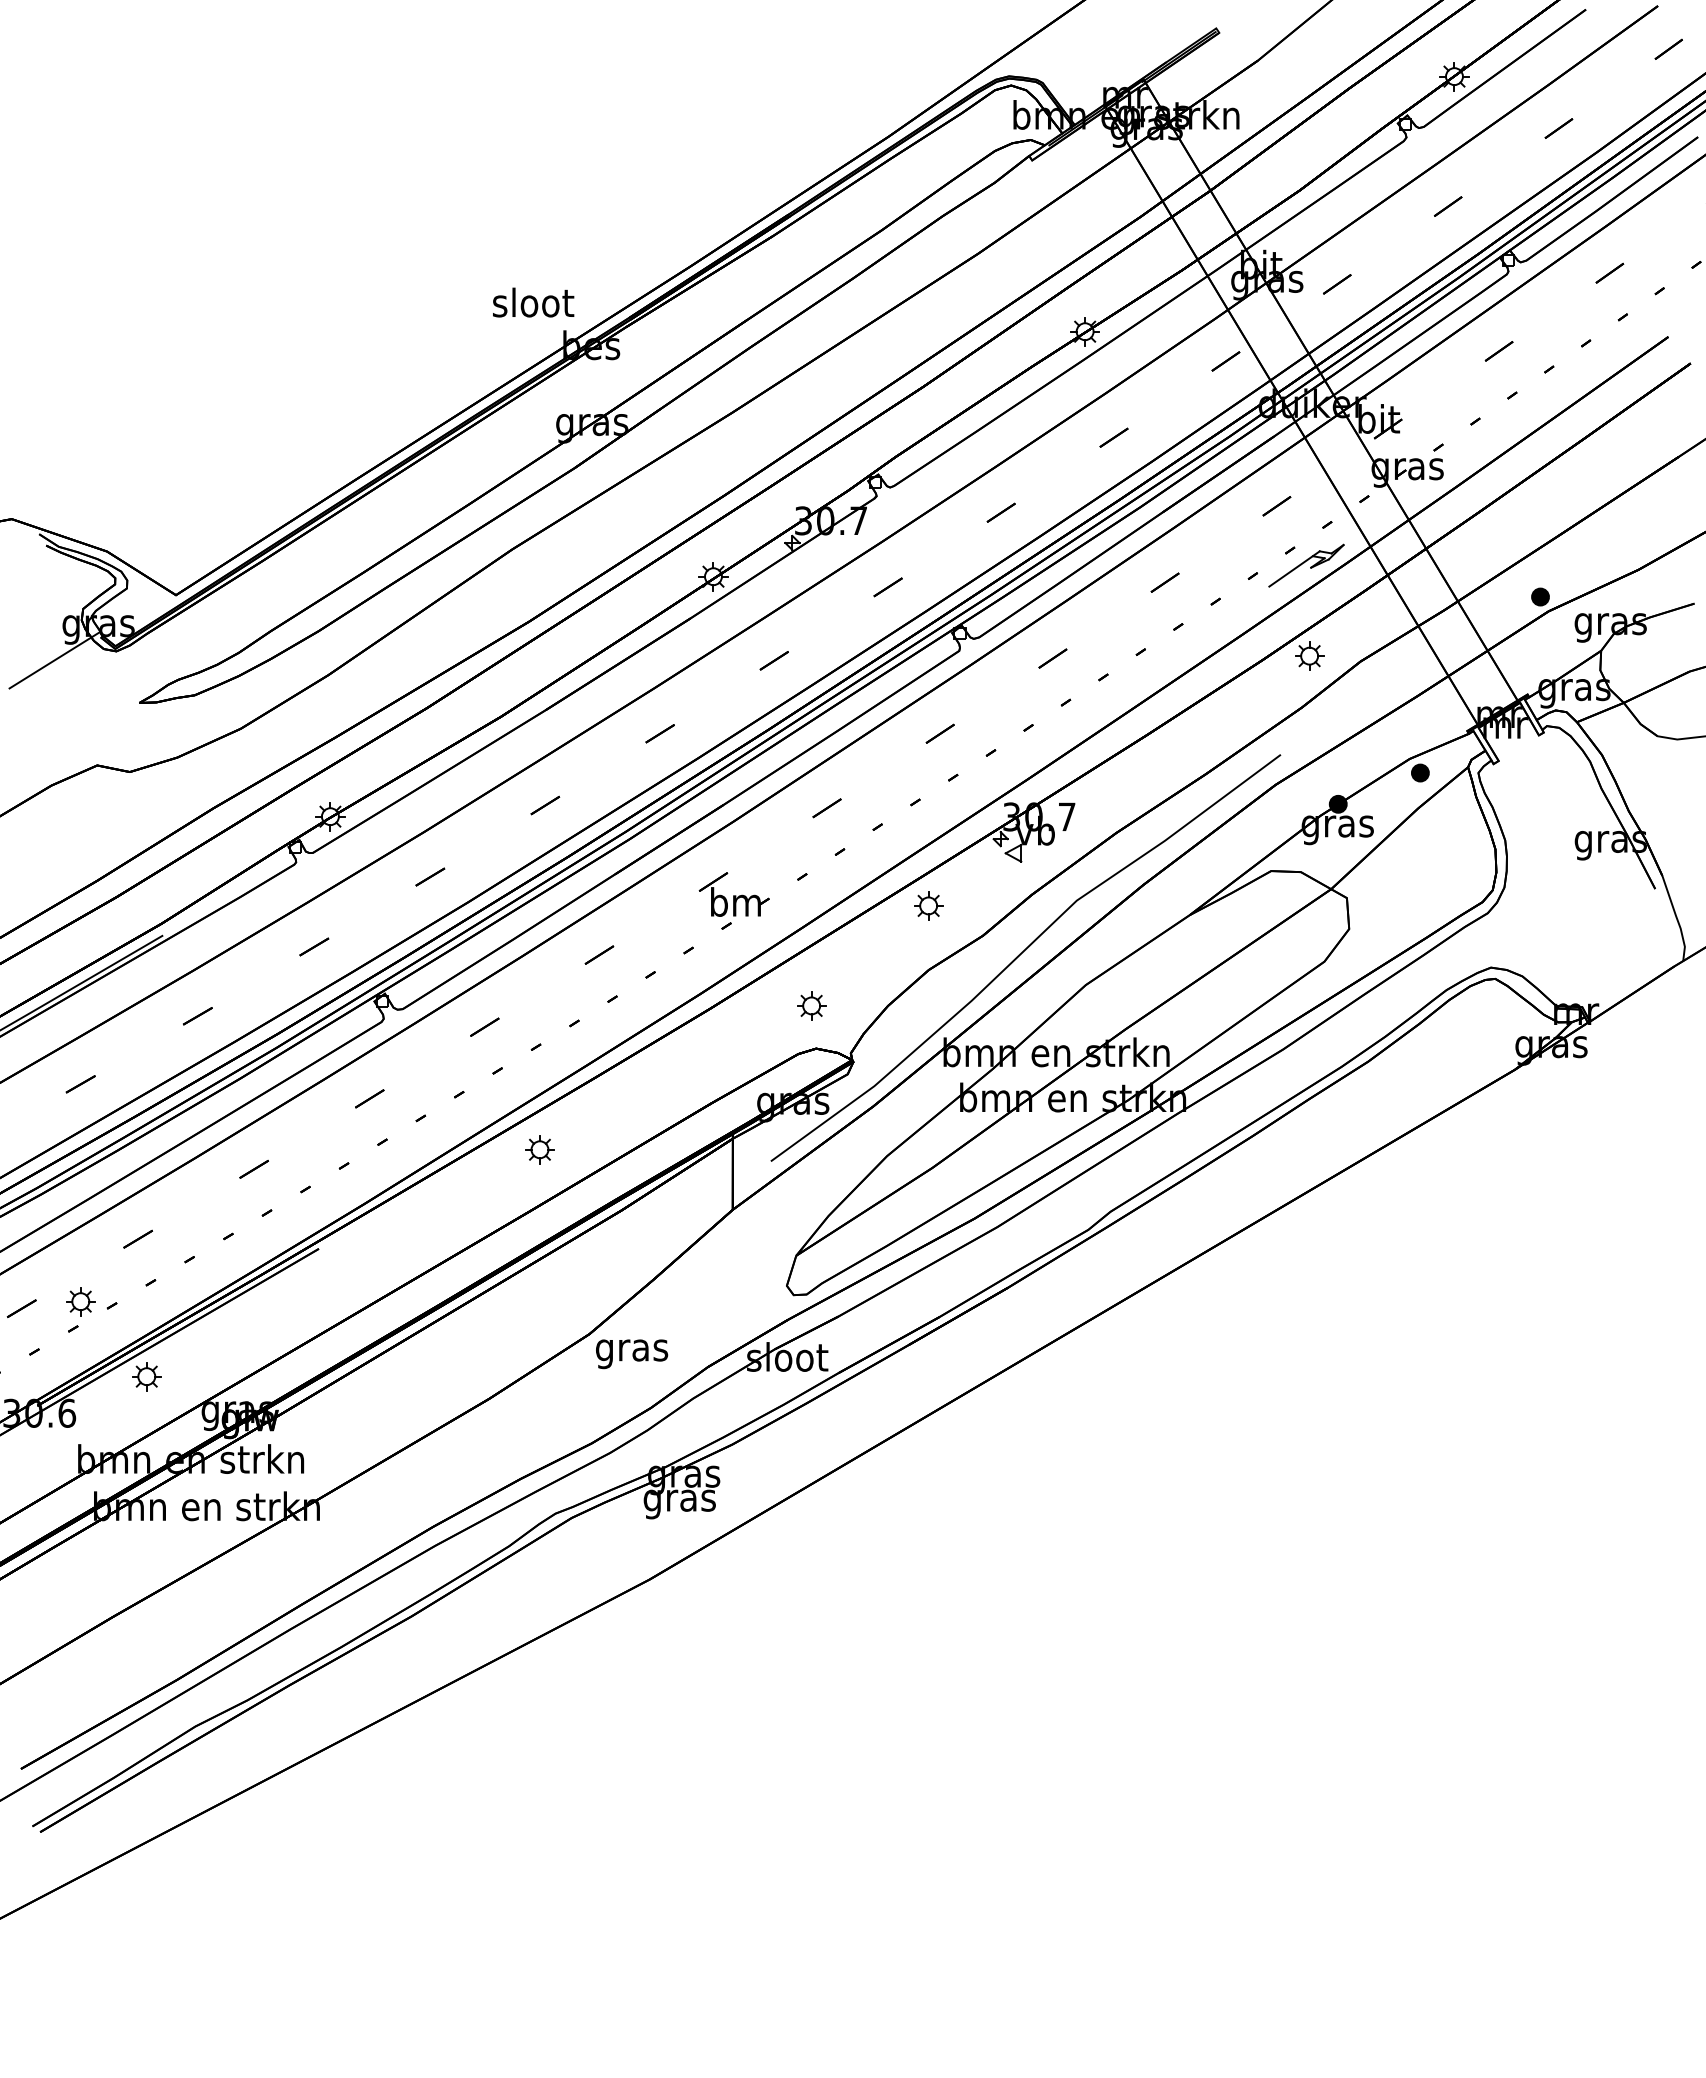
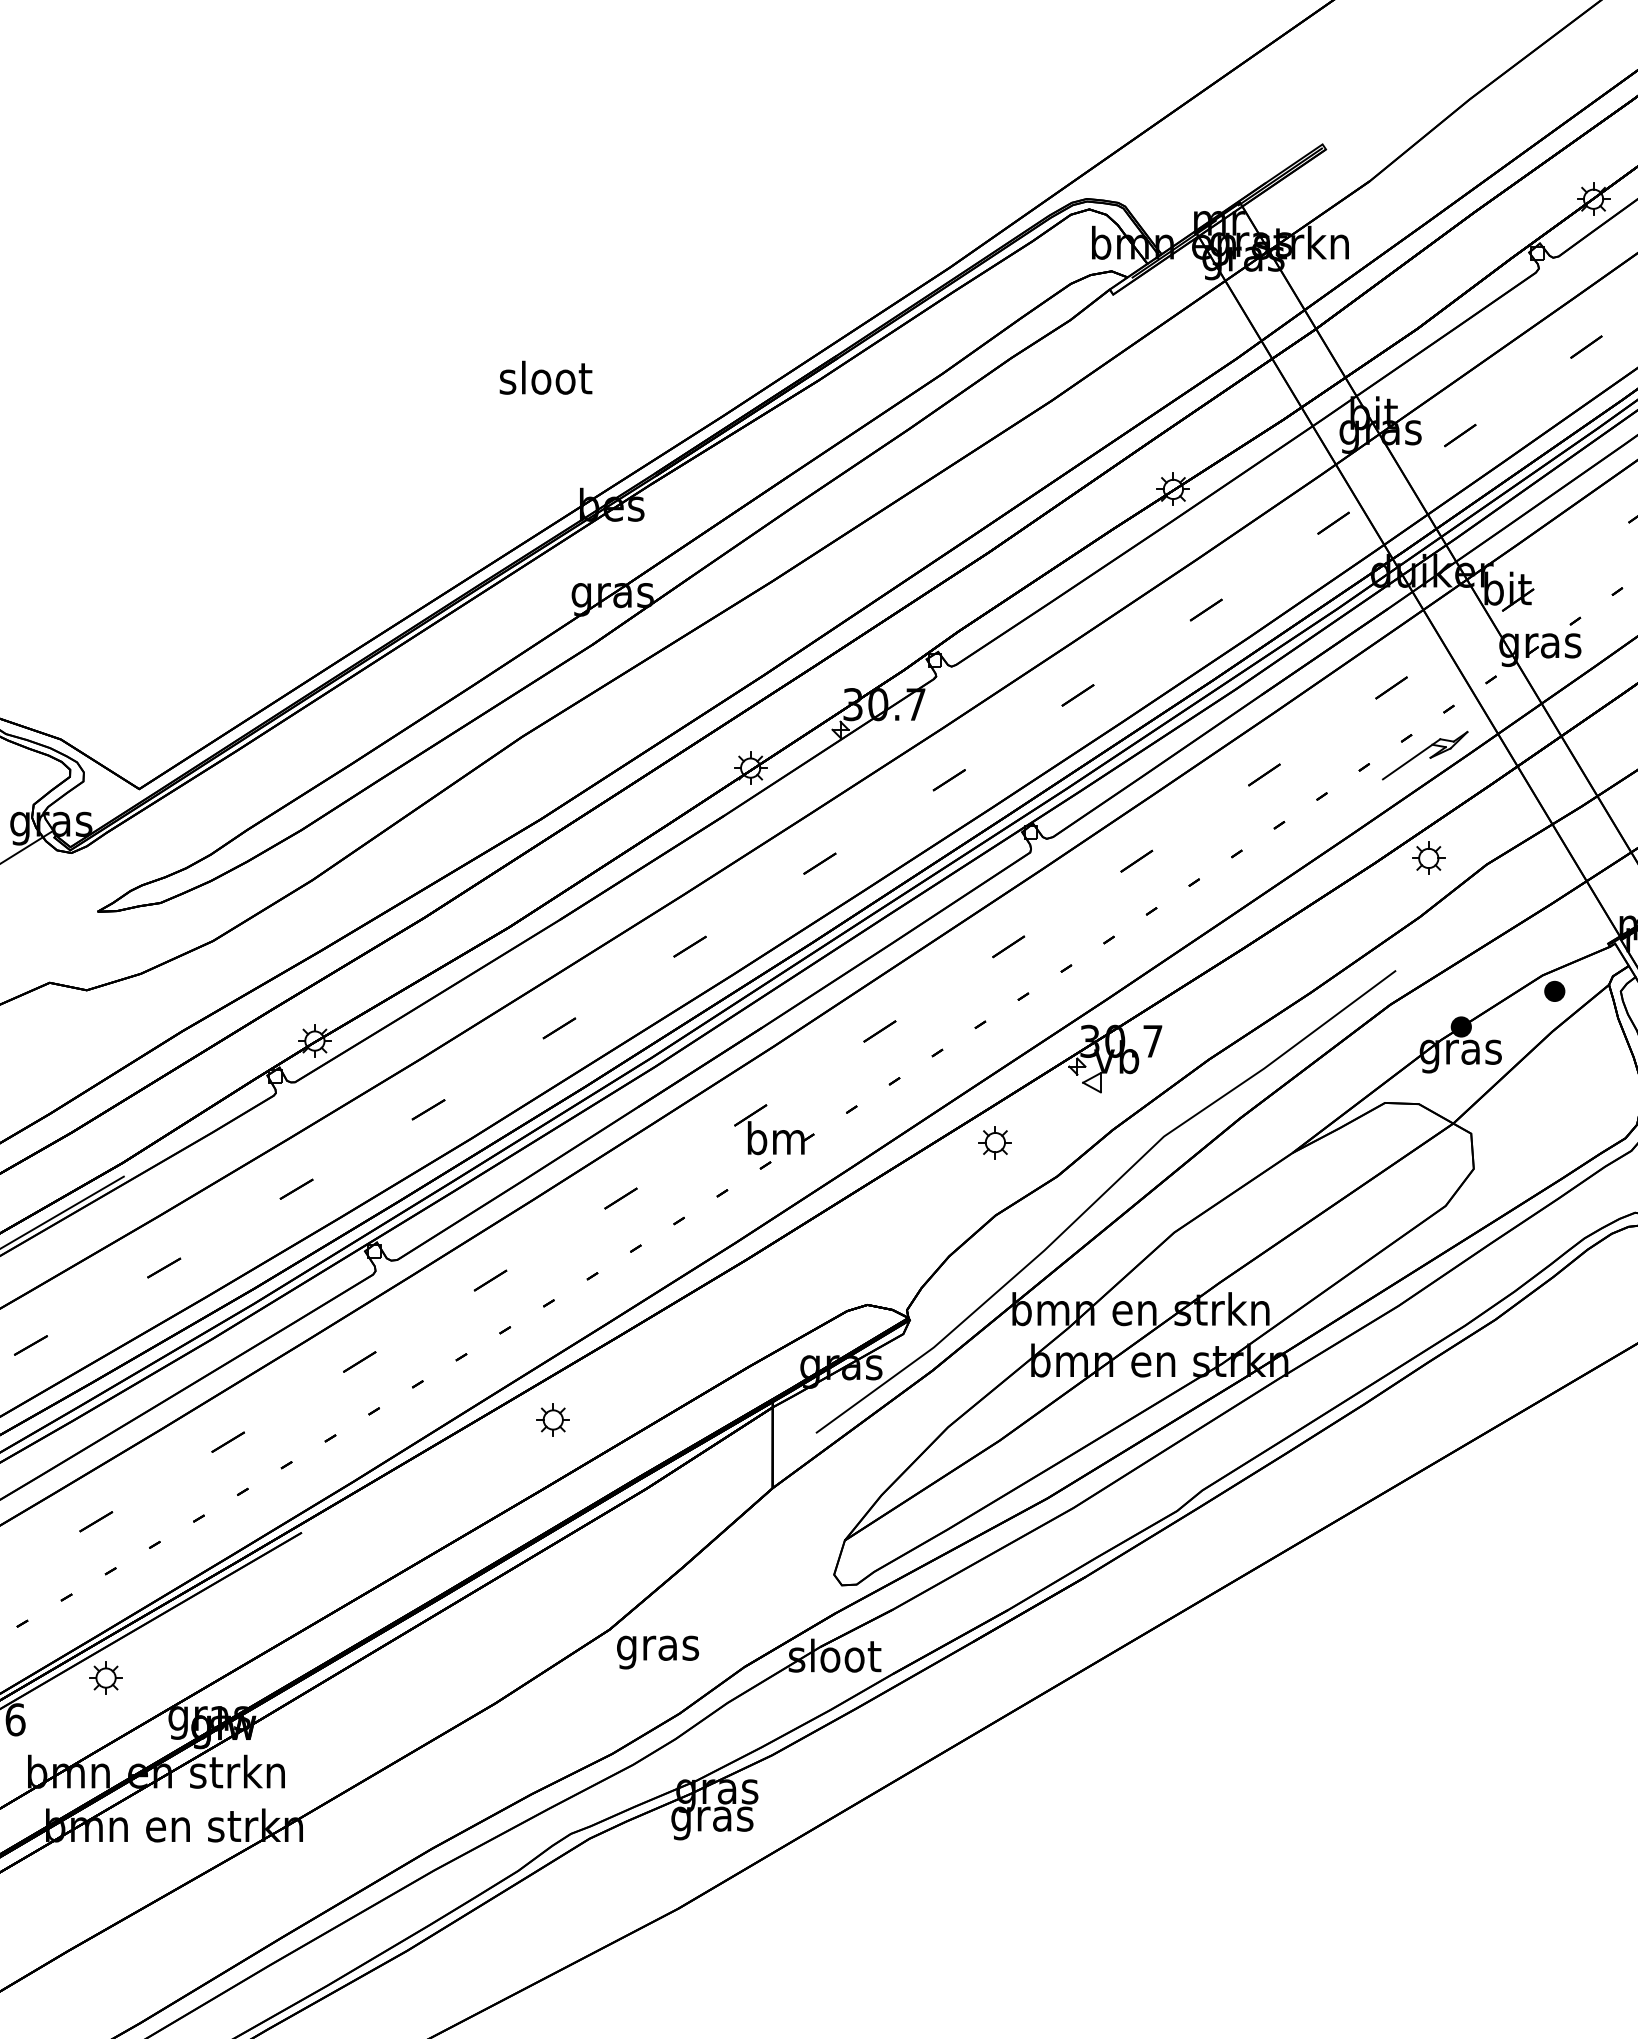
text: (533, 302) -> (545, 377), moved
part: (811, 1005) -> (862, 1255), removed
part: (80, 1301) -> (30, 1592), removed

